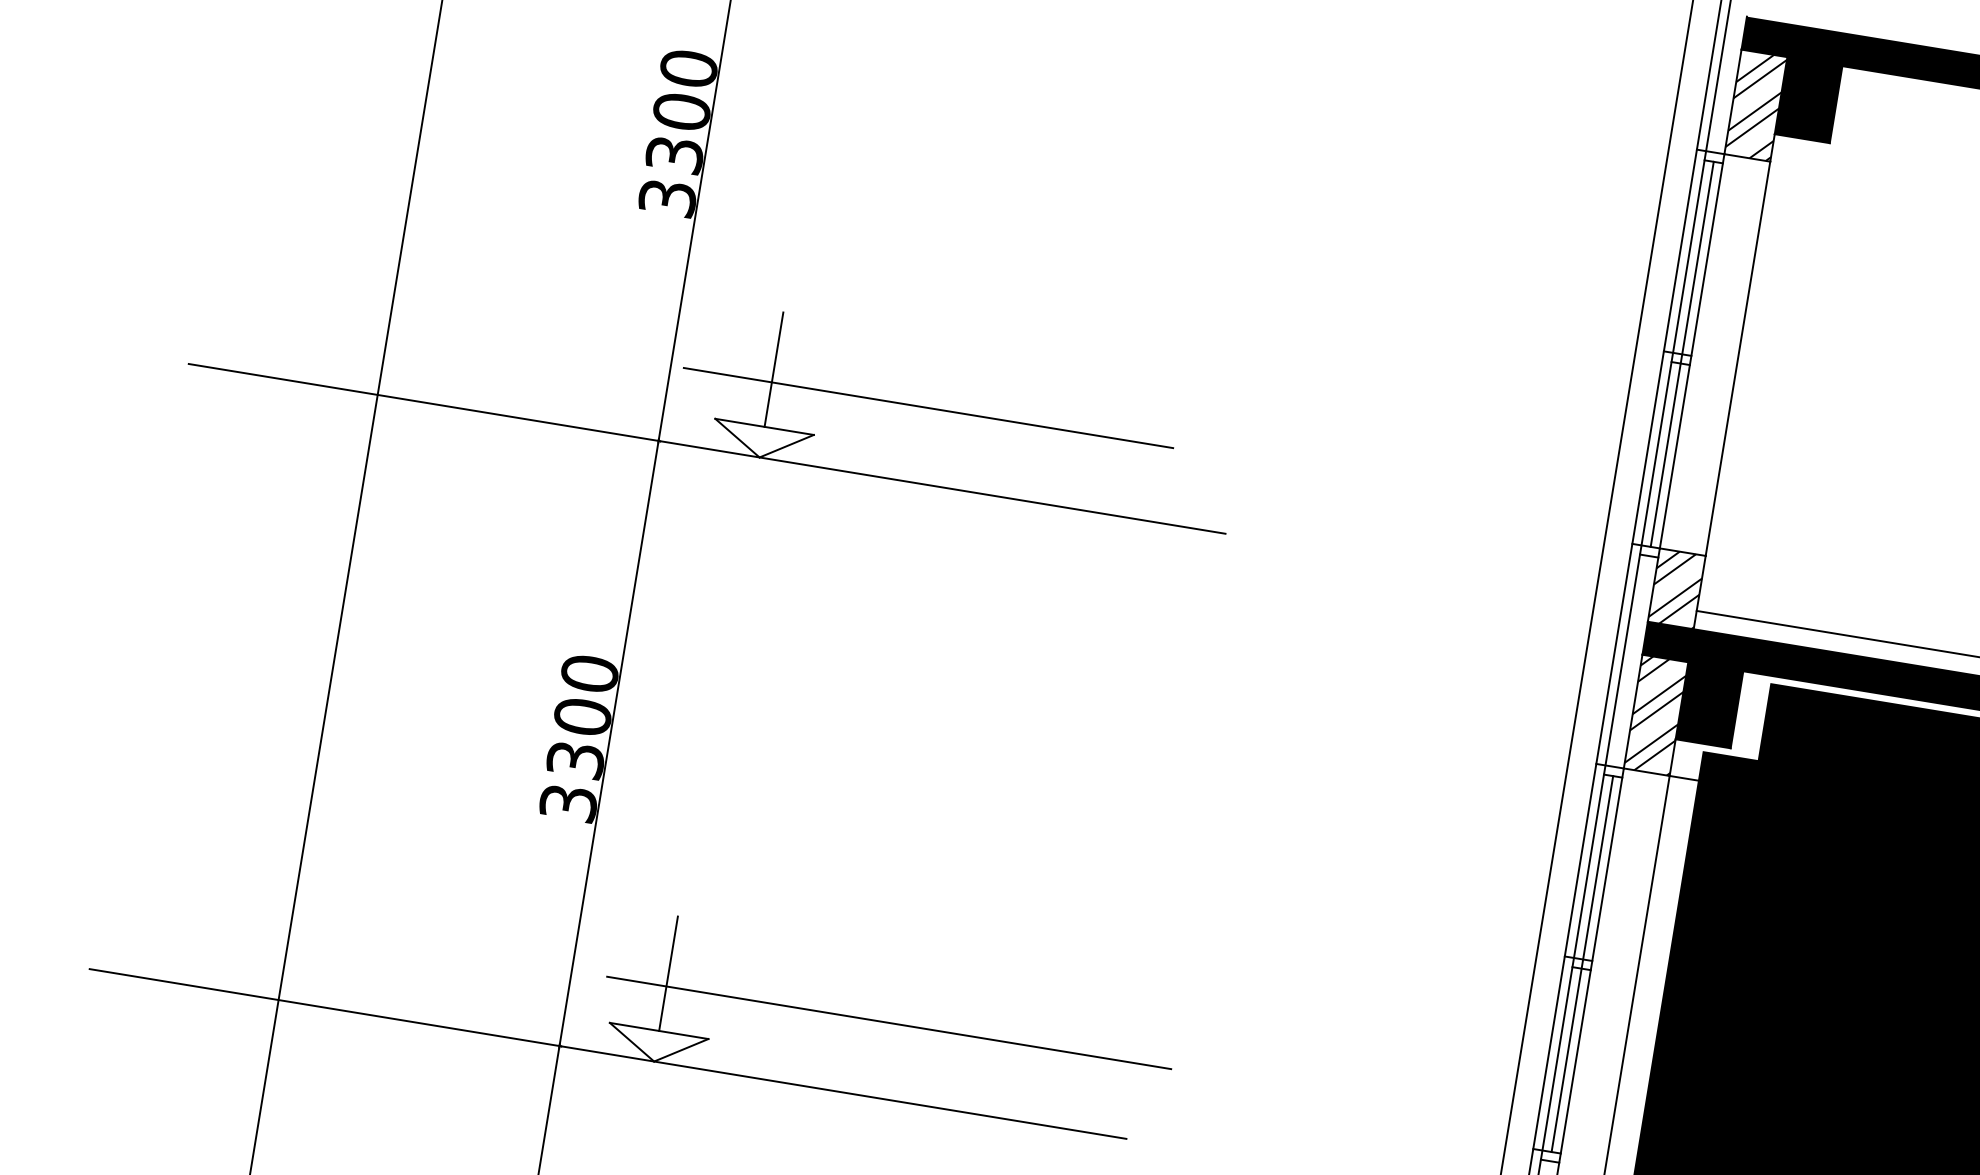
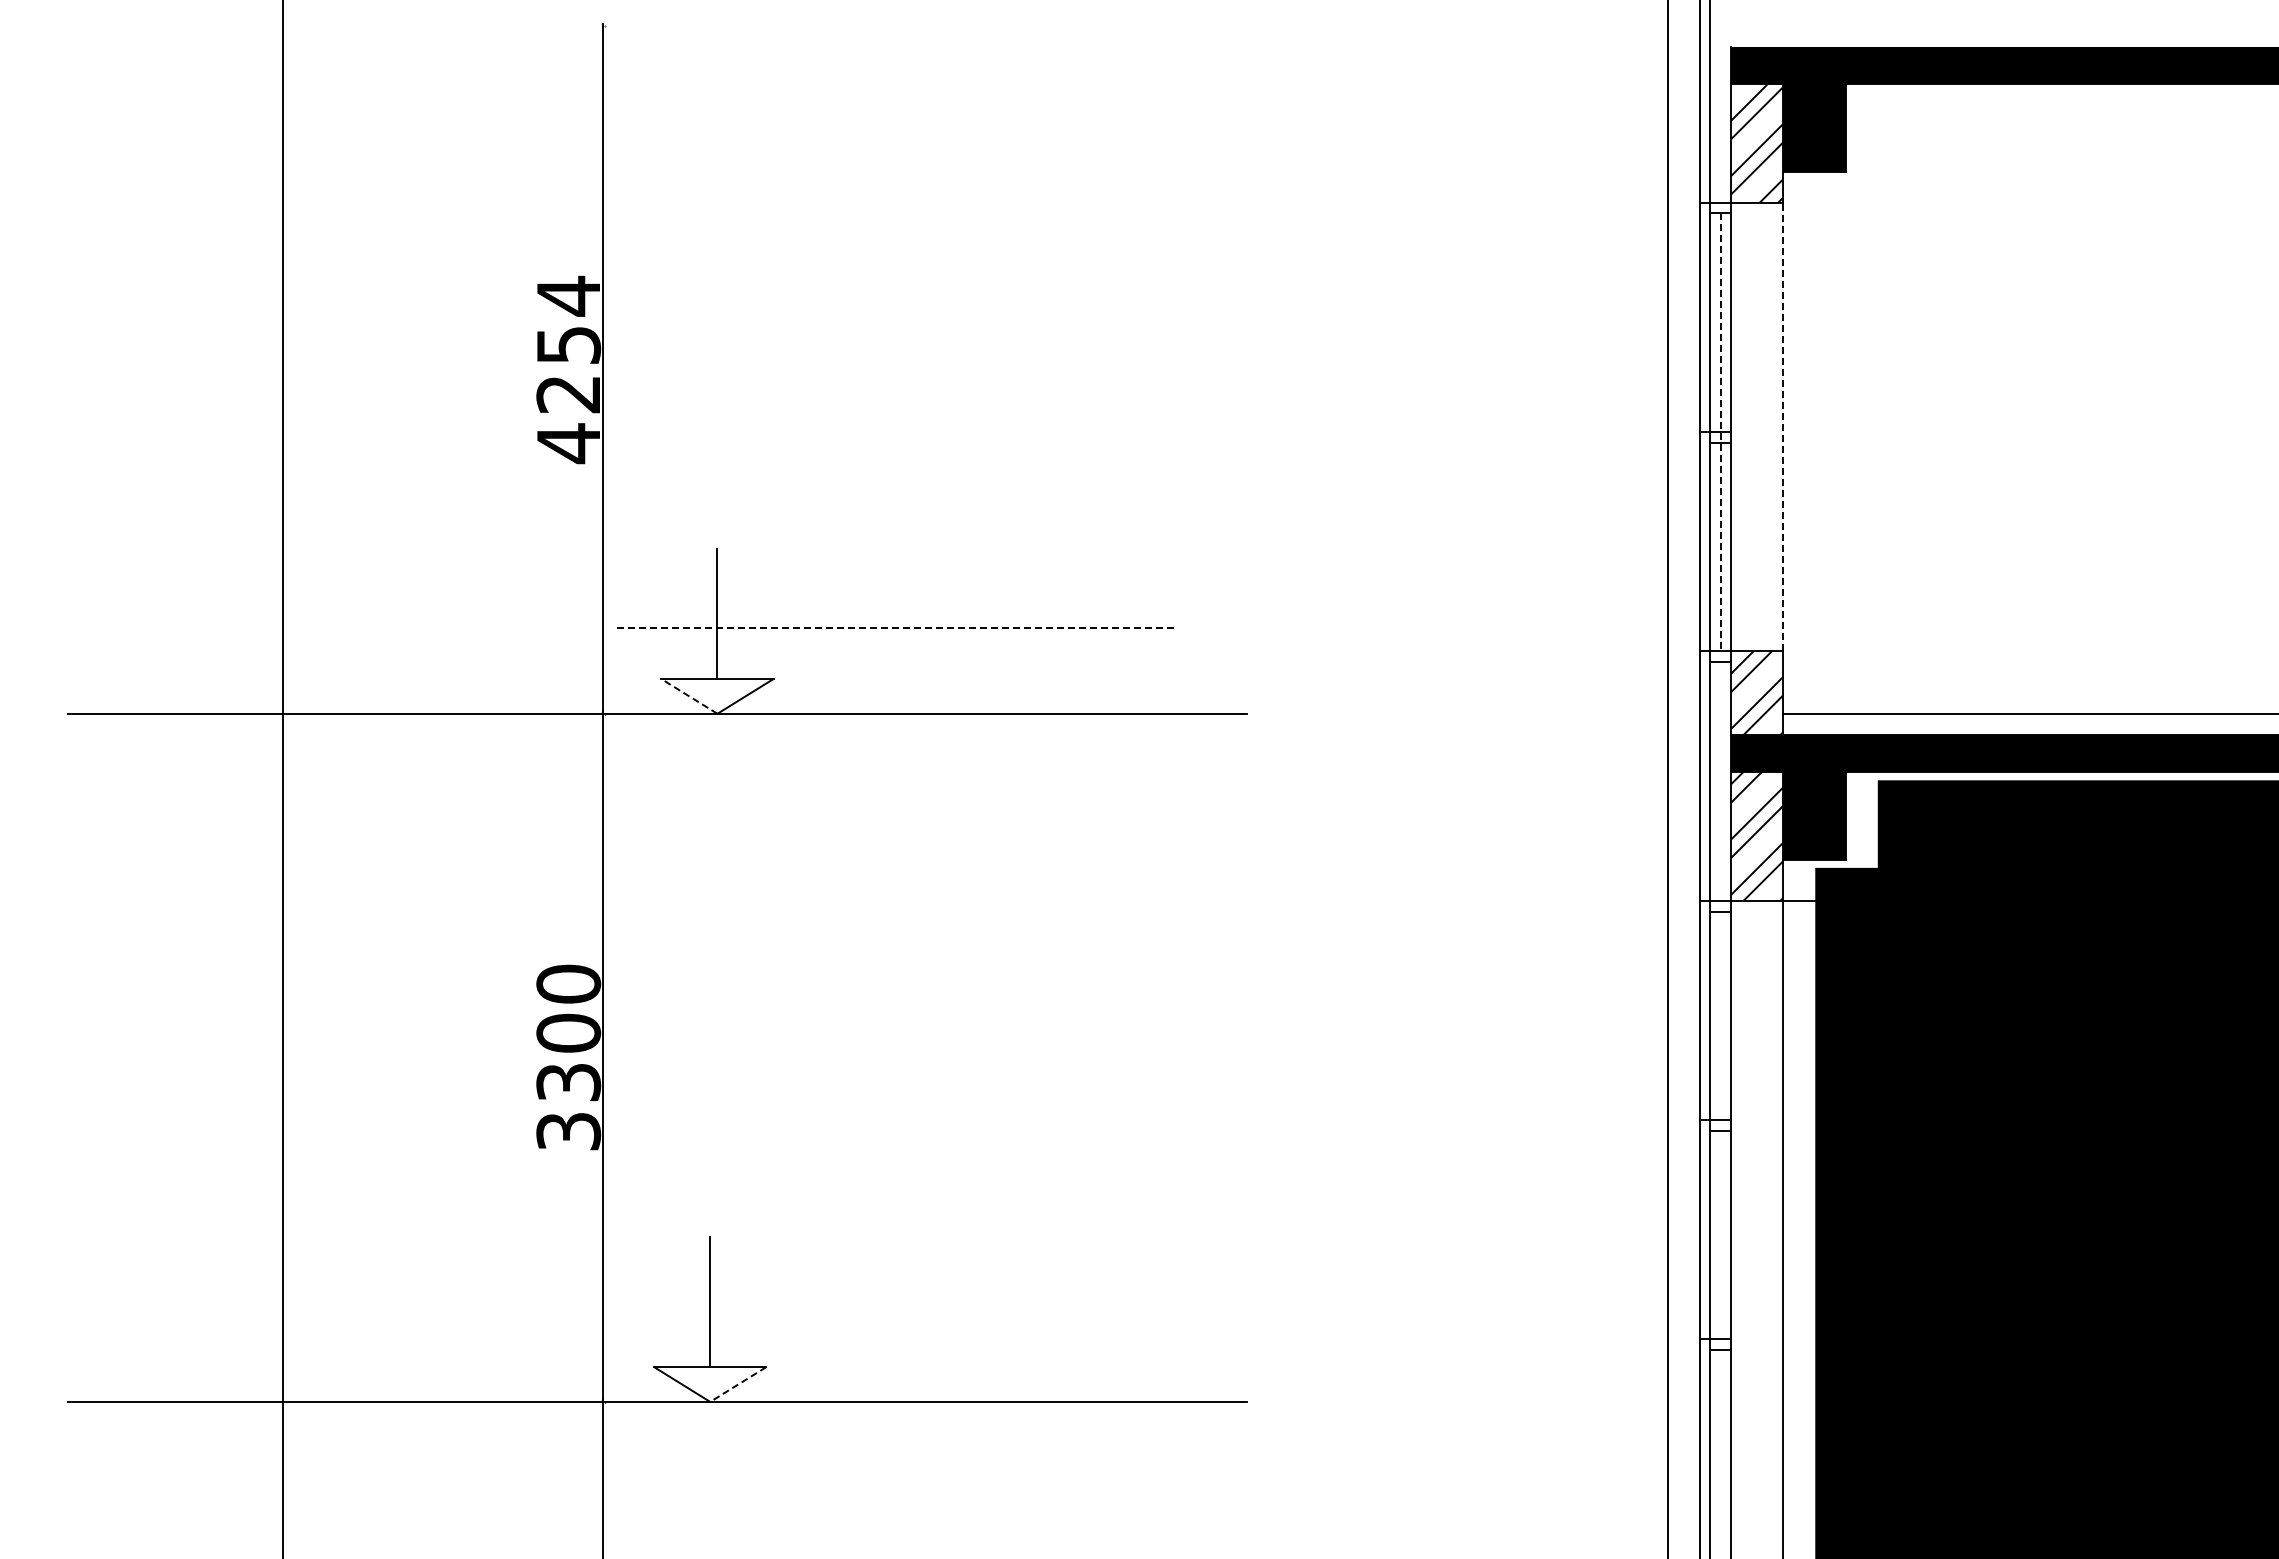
text: (678, 133) -> (568, 369), 3300 -> 4254
line: (1682, 354) -> (1720, 432), solid -> dashed
line: (1738, 358) -> (1783, 426), solid -> dashed
line: (928, 408) -> (895, 628), solid -> dashed
line: (737, 438) -> (689, 696), solid -> dashed
line: (1582, 963) -> (1720, 1125), removed
line: (889, 1022) -> (963, 1316), removed
line: (681, 1050) -> (738, 1384), solid -> dashed

